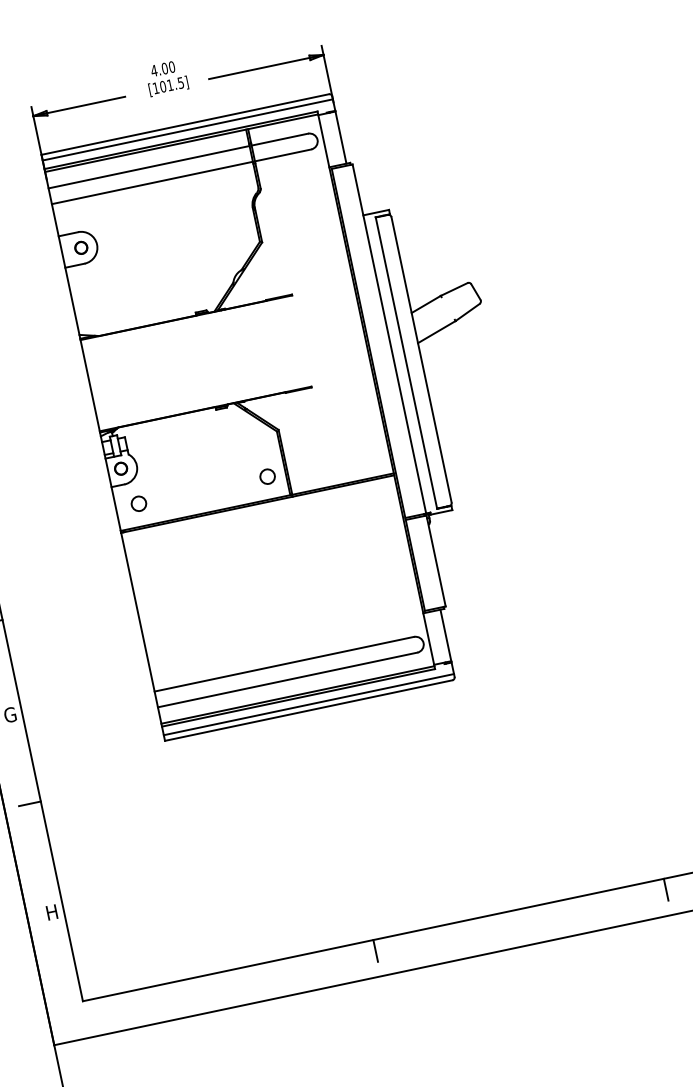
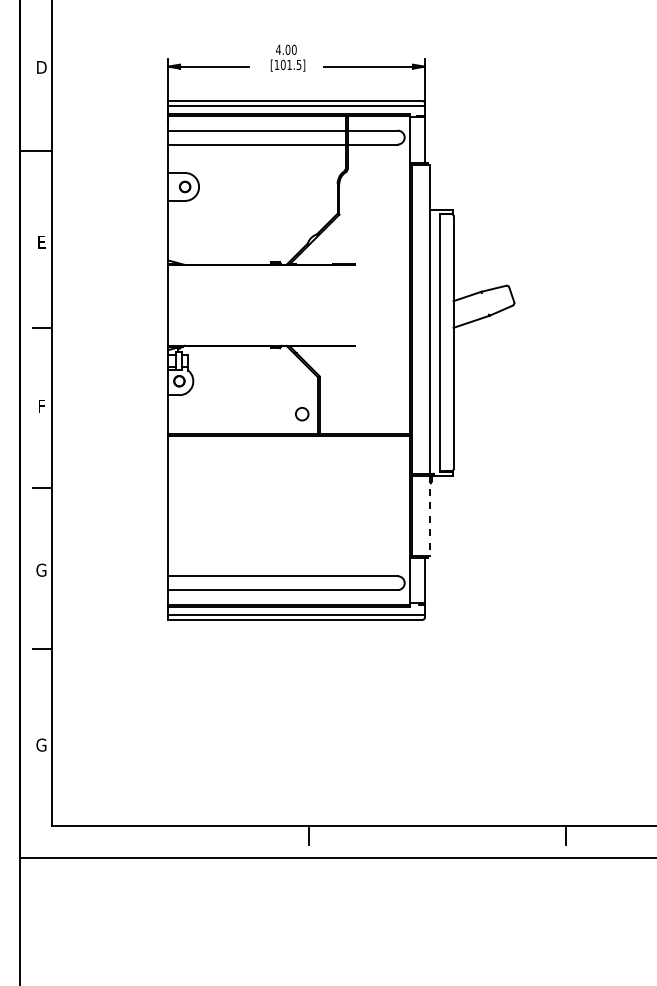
circle: (139, 504) -> (188, 414), removed
line: (435, 561) -> (429, 516), solid -> dashed
text: (51, 911) -> (41, 744), H -> G

